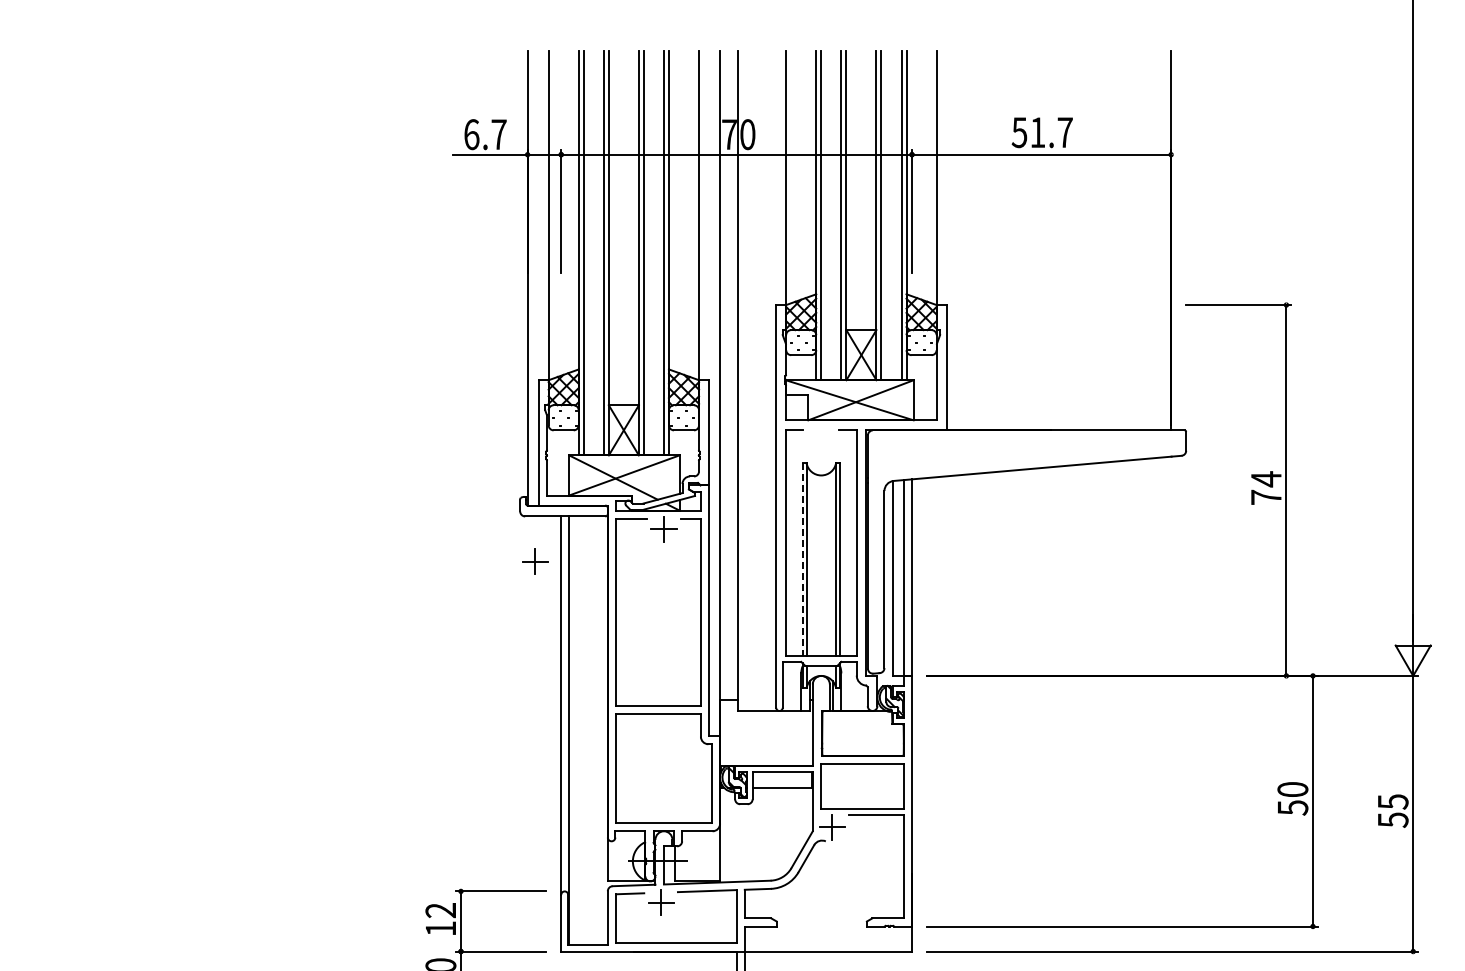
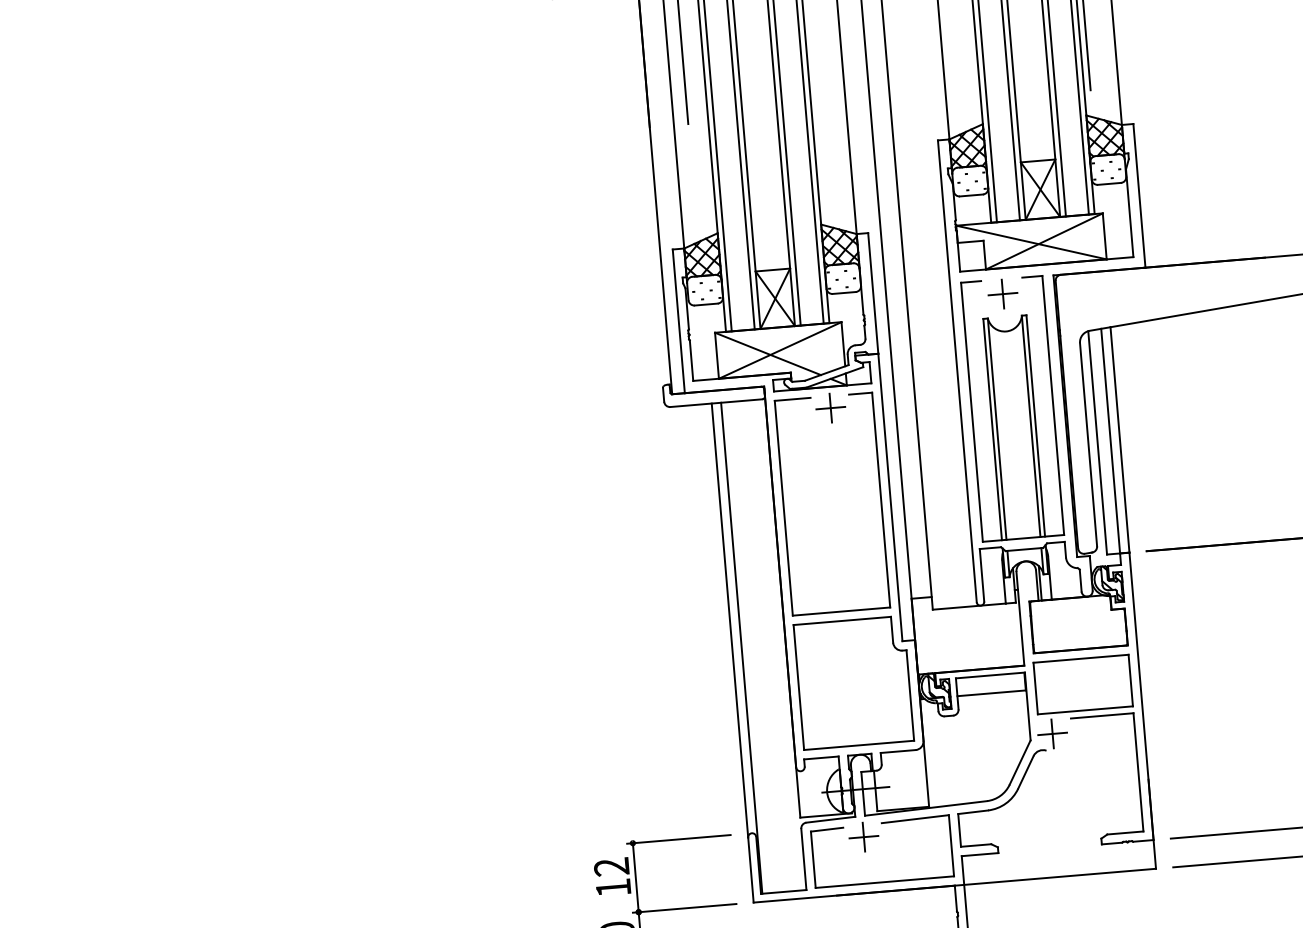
line: (802, 559) -> (992, 429), dashed -> solid
part: (535, 561) -> (1003, 293), moved

